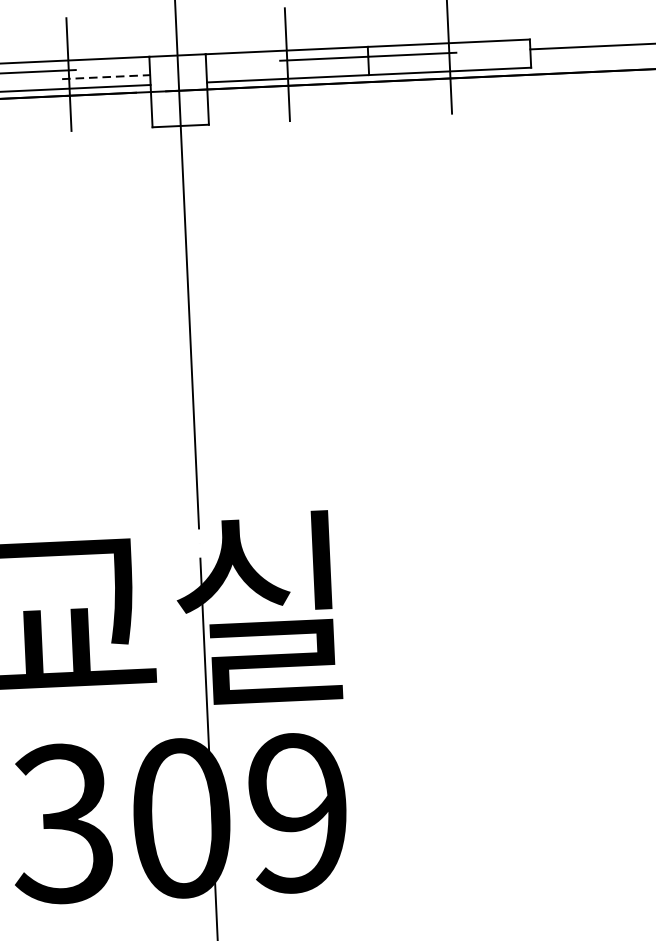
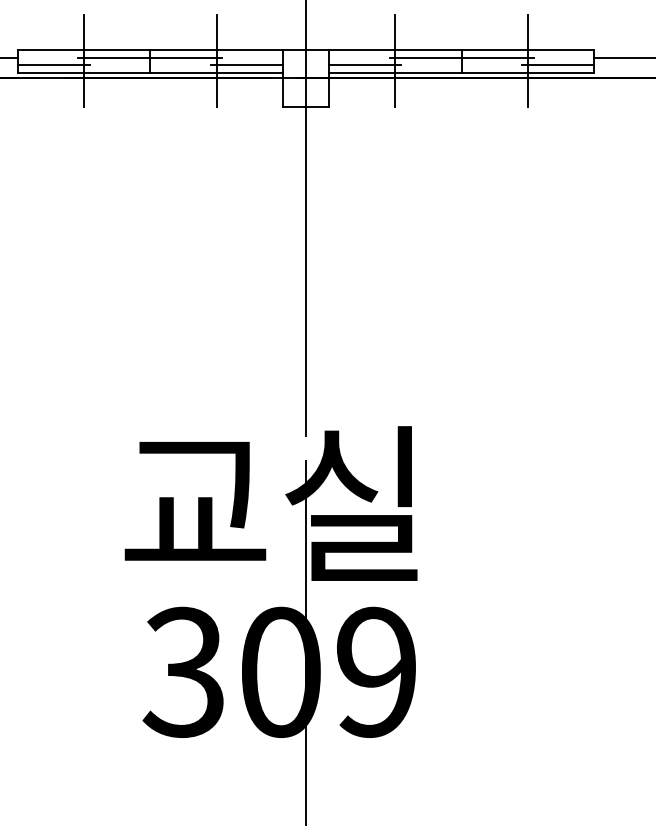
line: (487, 59) -> (558, 64), added
line: (251, 70) -> (365, 64), added
line: (106, 77) -> (247, 64), dashed -> solid

